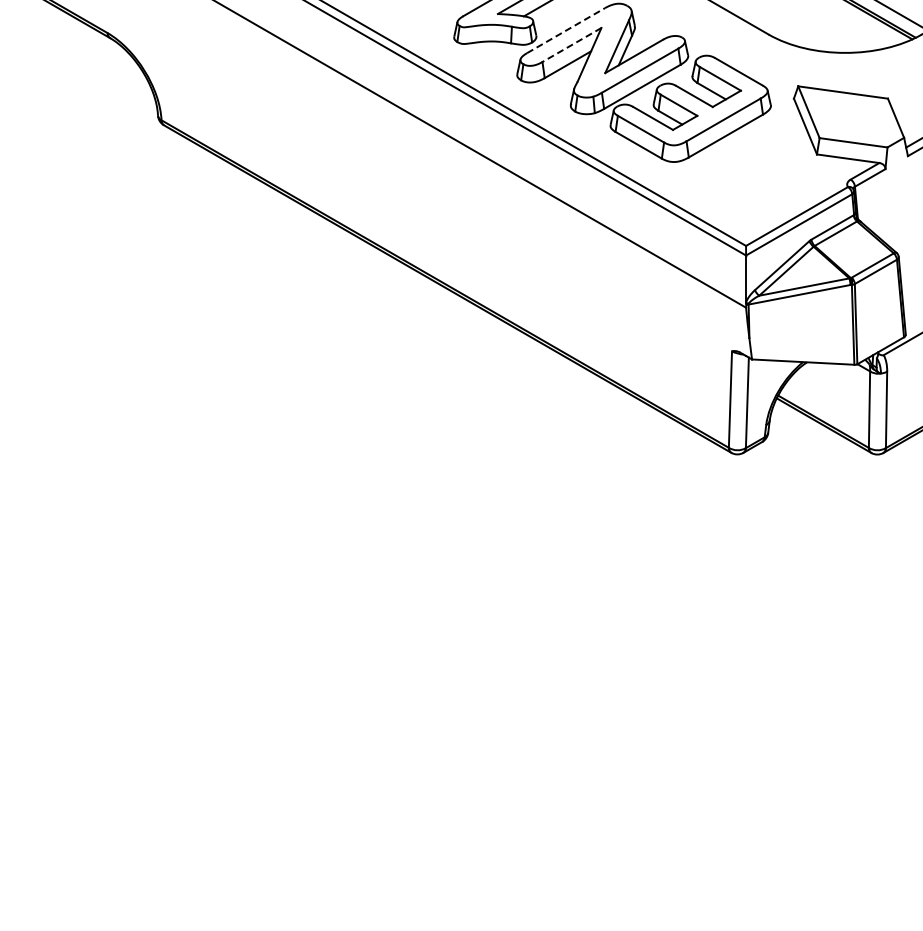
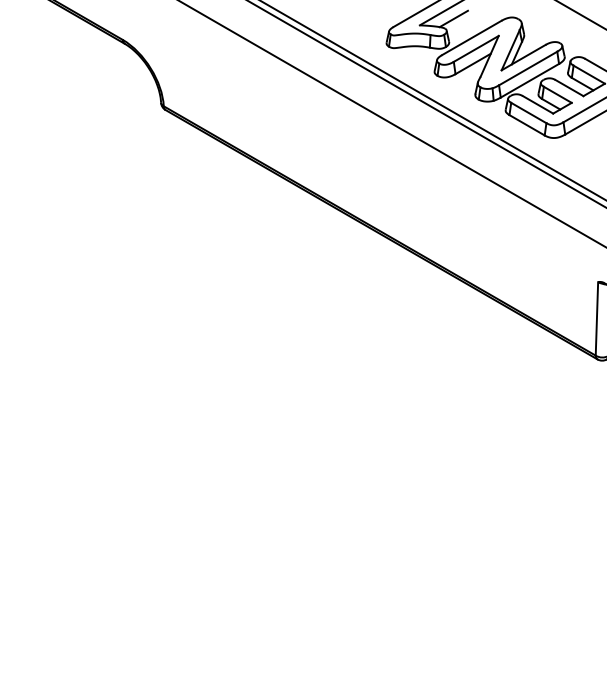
line: (566, 30) -> (472, 37), dashed -> solid
line: (571, 45) -> (475, 49), dashed -> solid

